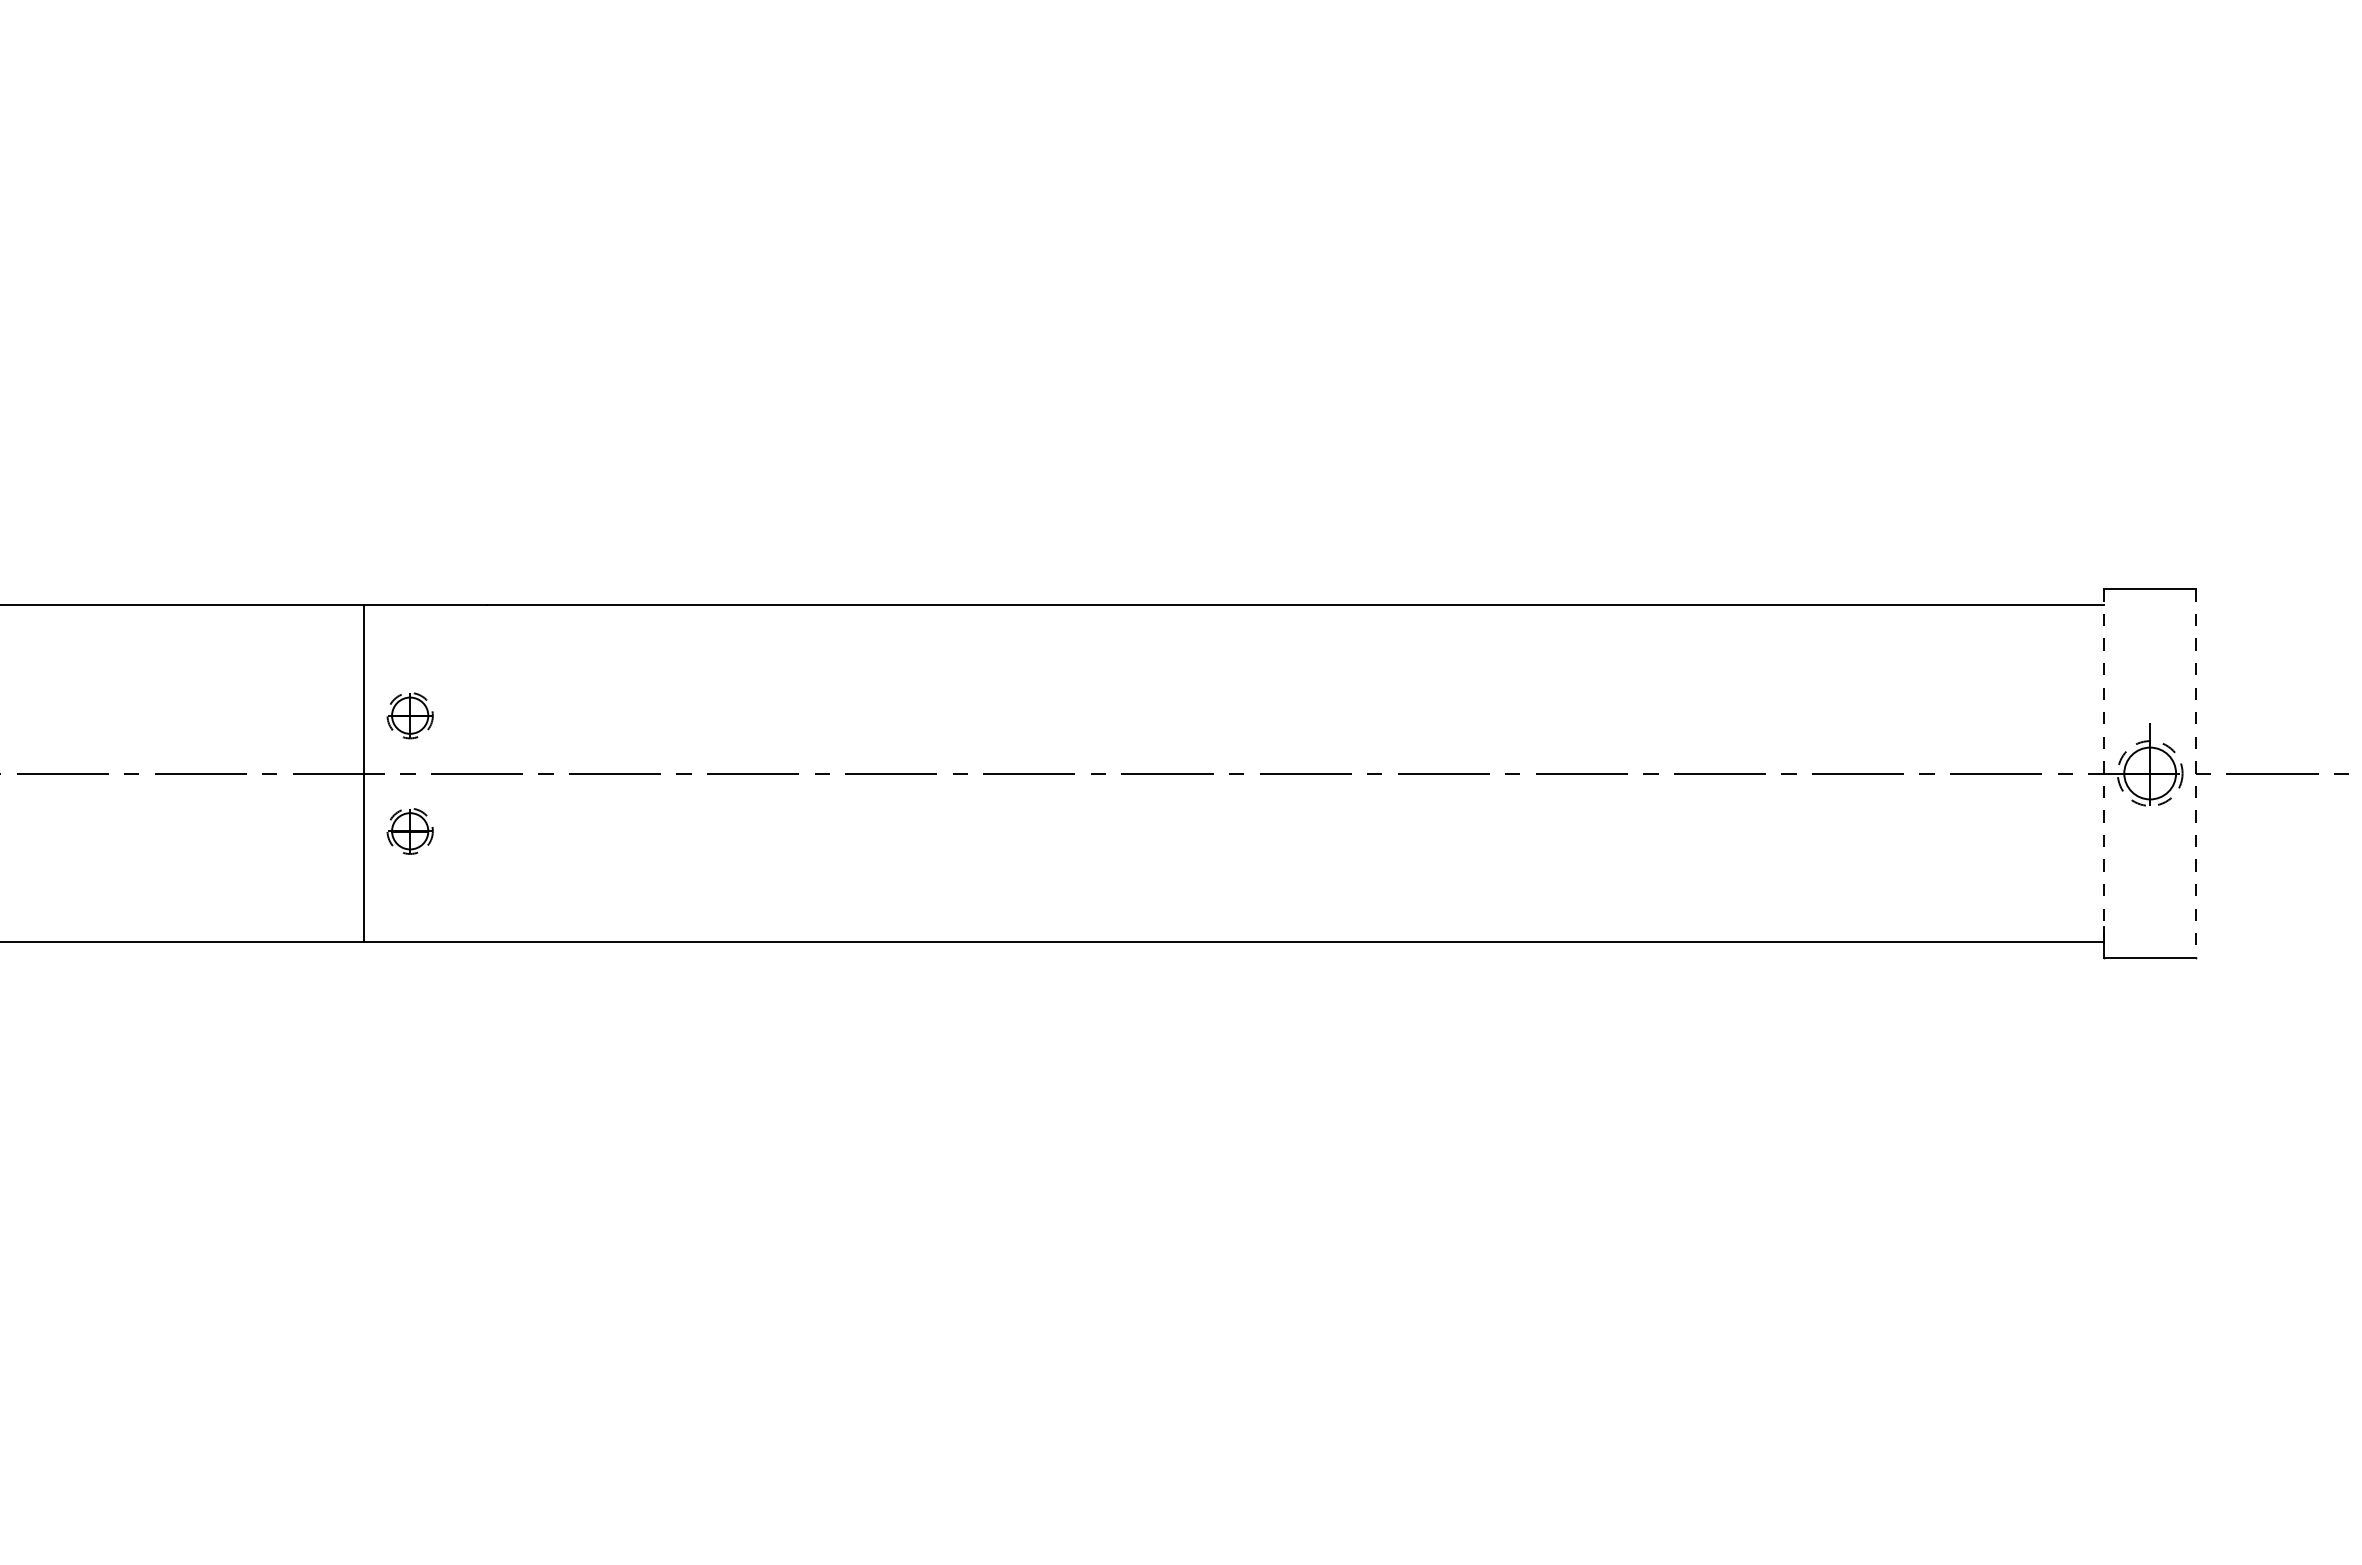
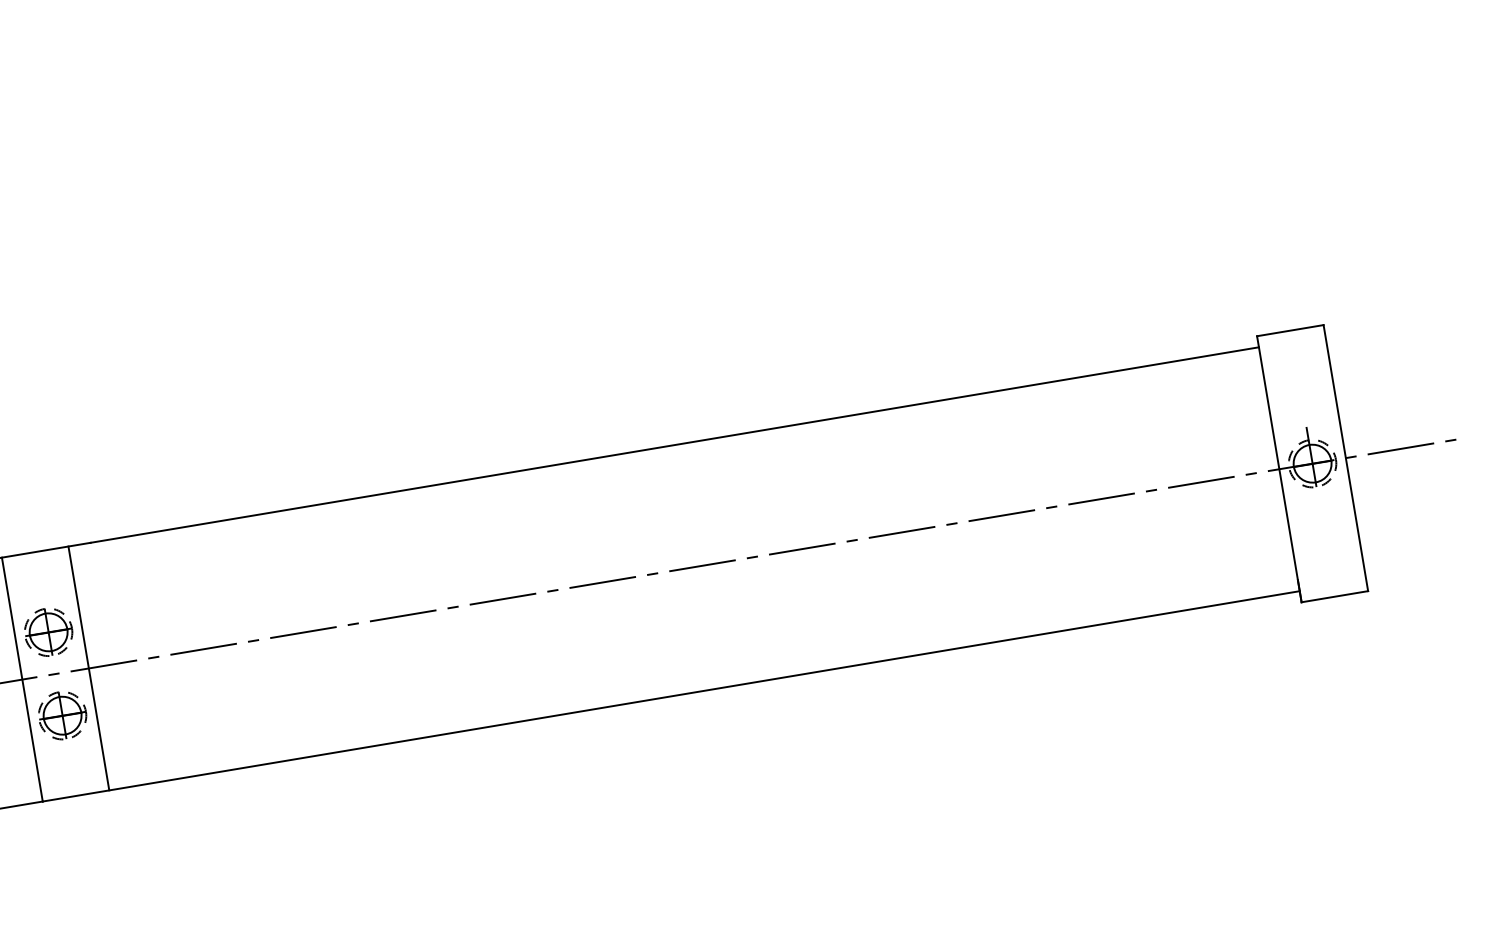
part: (410, 715) -> (48, 632), size x1.43
line: (456, 773) -> (89, 668), added
line: (2104, 774) -> (1279, 469), dashed -> solid
line: (2196, 774) -> (1346, 458), dashed -> solid
part: (410, 831) -> (62, 715), size x1.43

